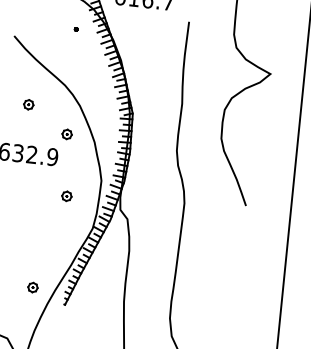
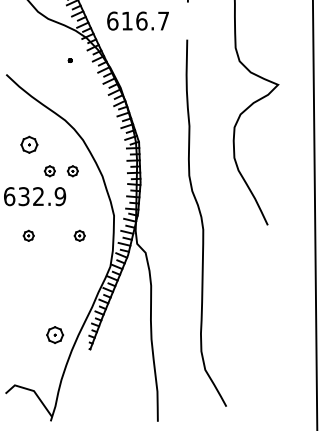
part: (28, 104) -> (29, 144), size x1.6
part: (44, 132) -> (49, 171), added
part: (18, 190) -> (28, 235), added
part: (32, 287) -> (54, 334), size x1.6

